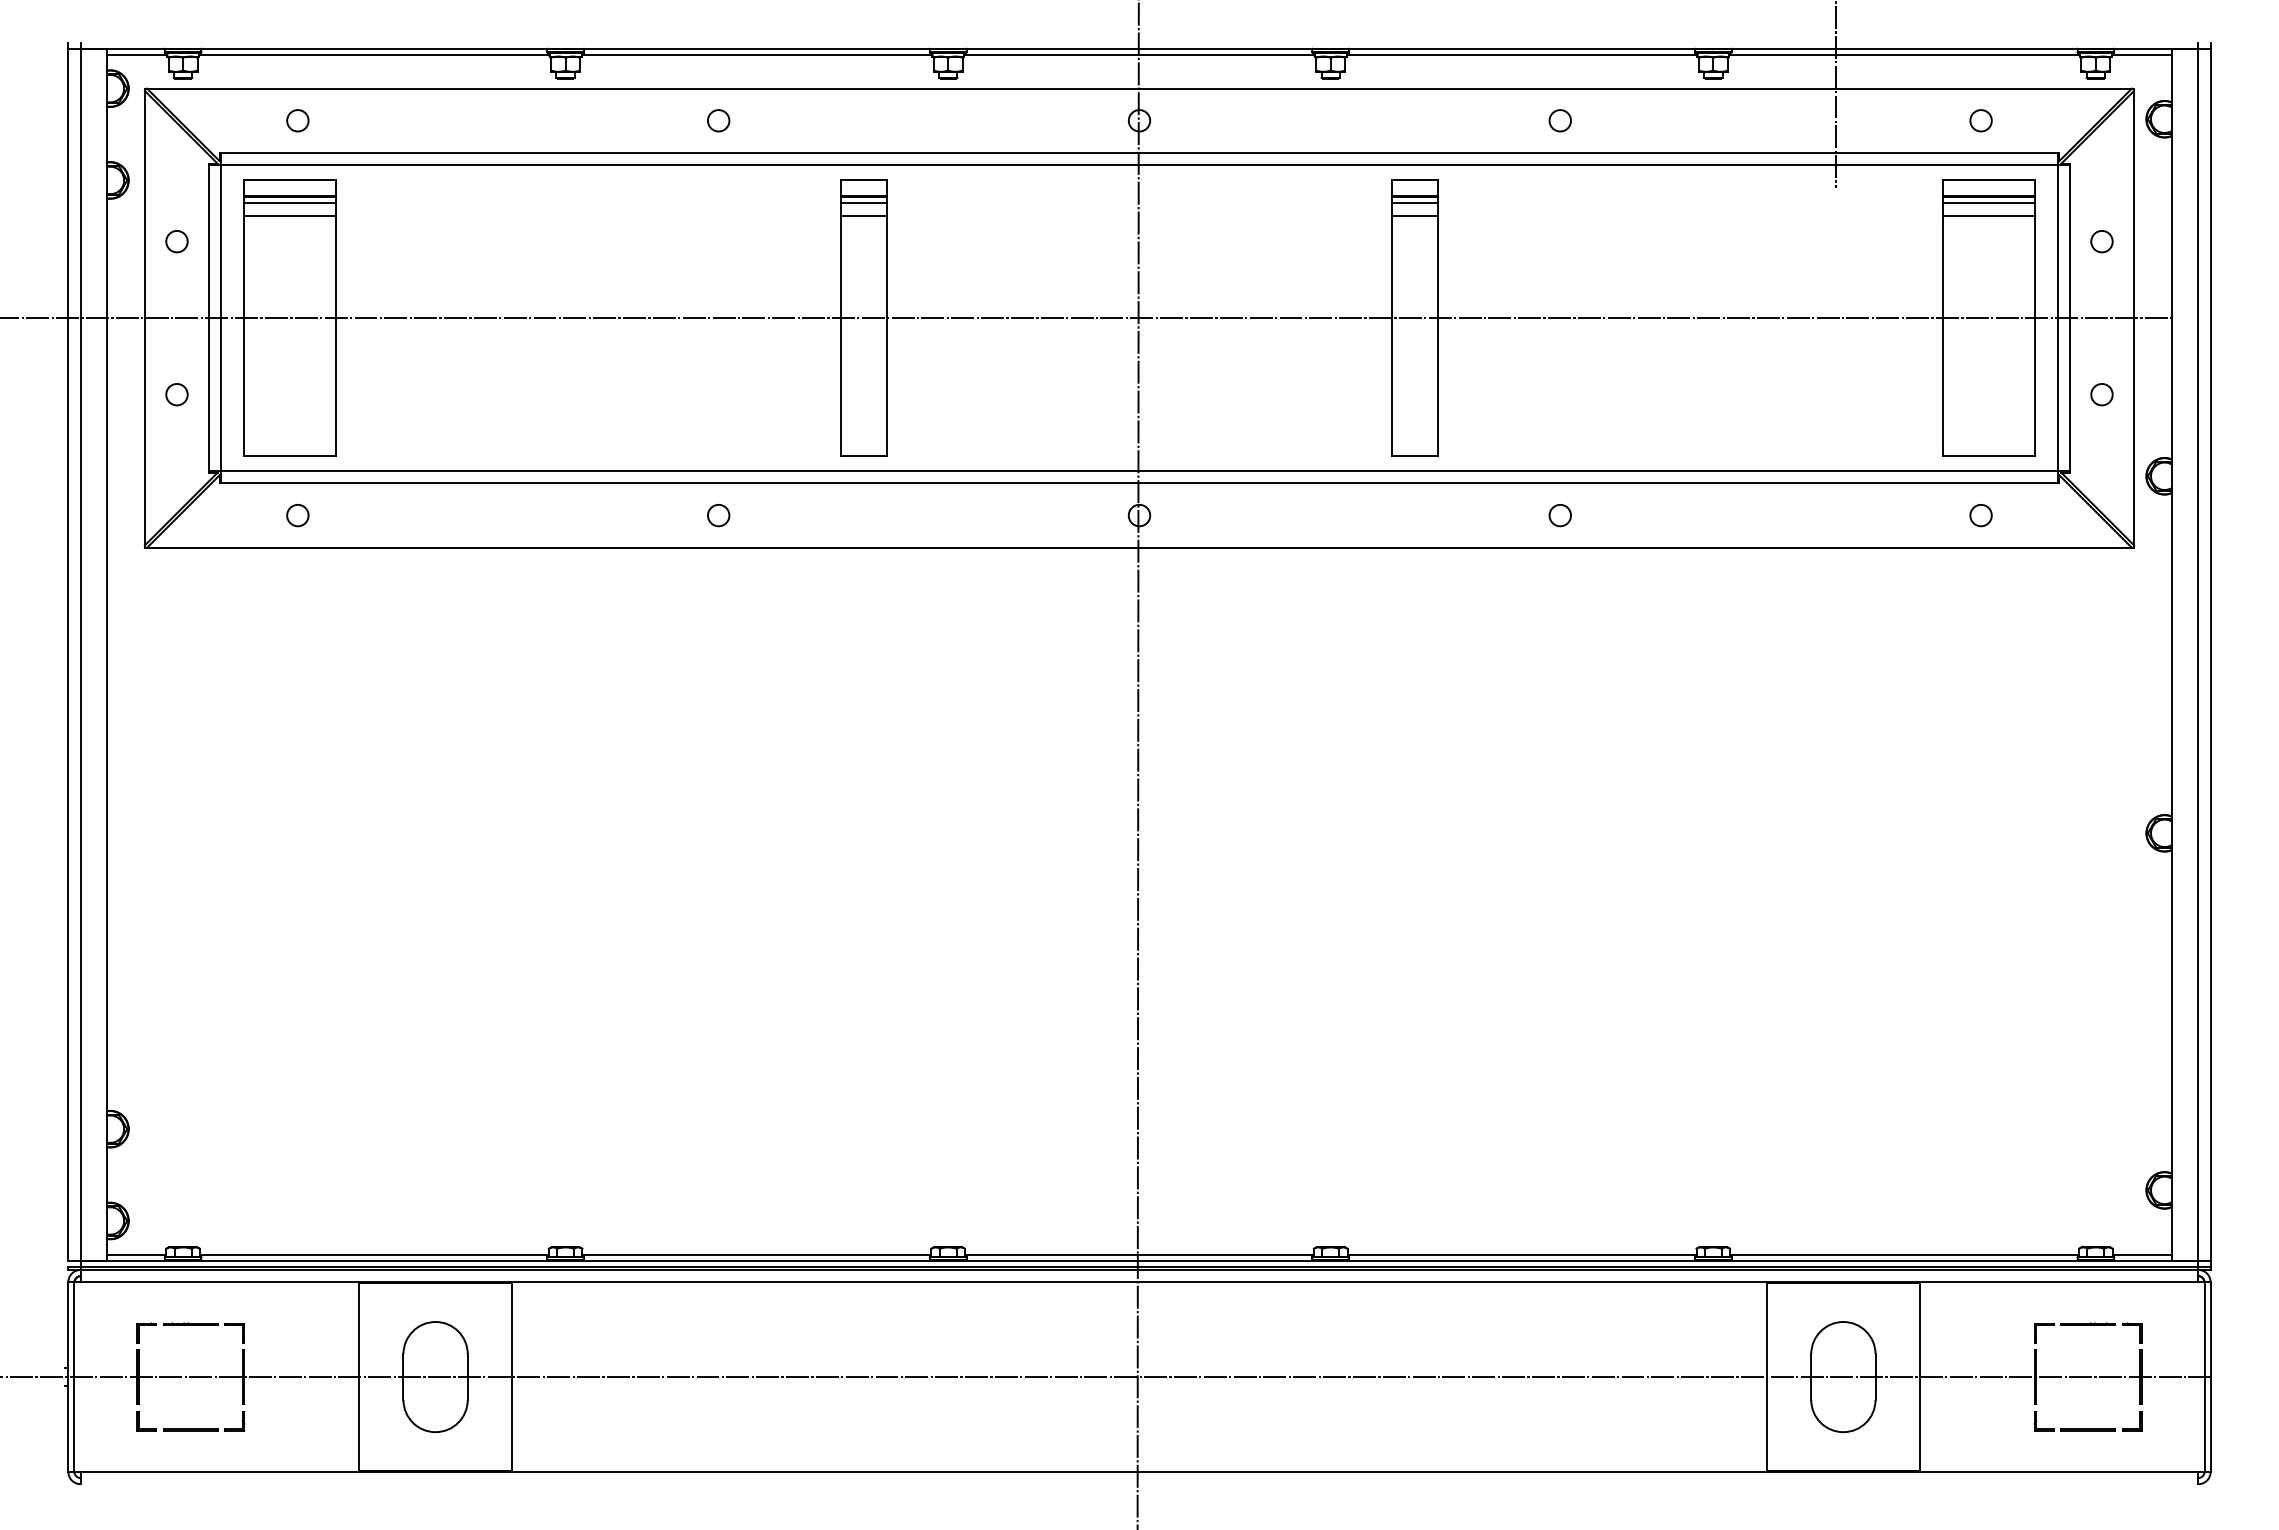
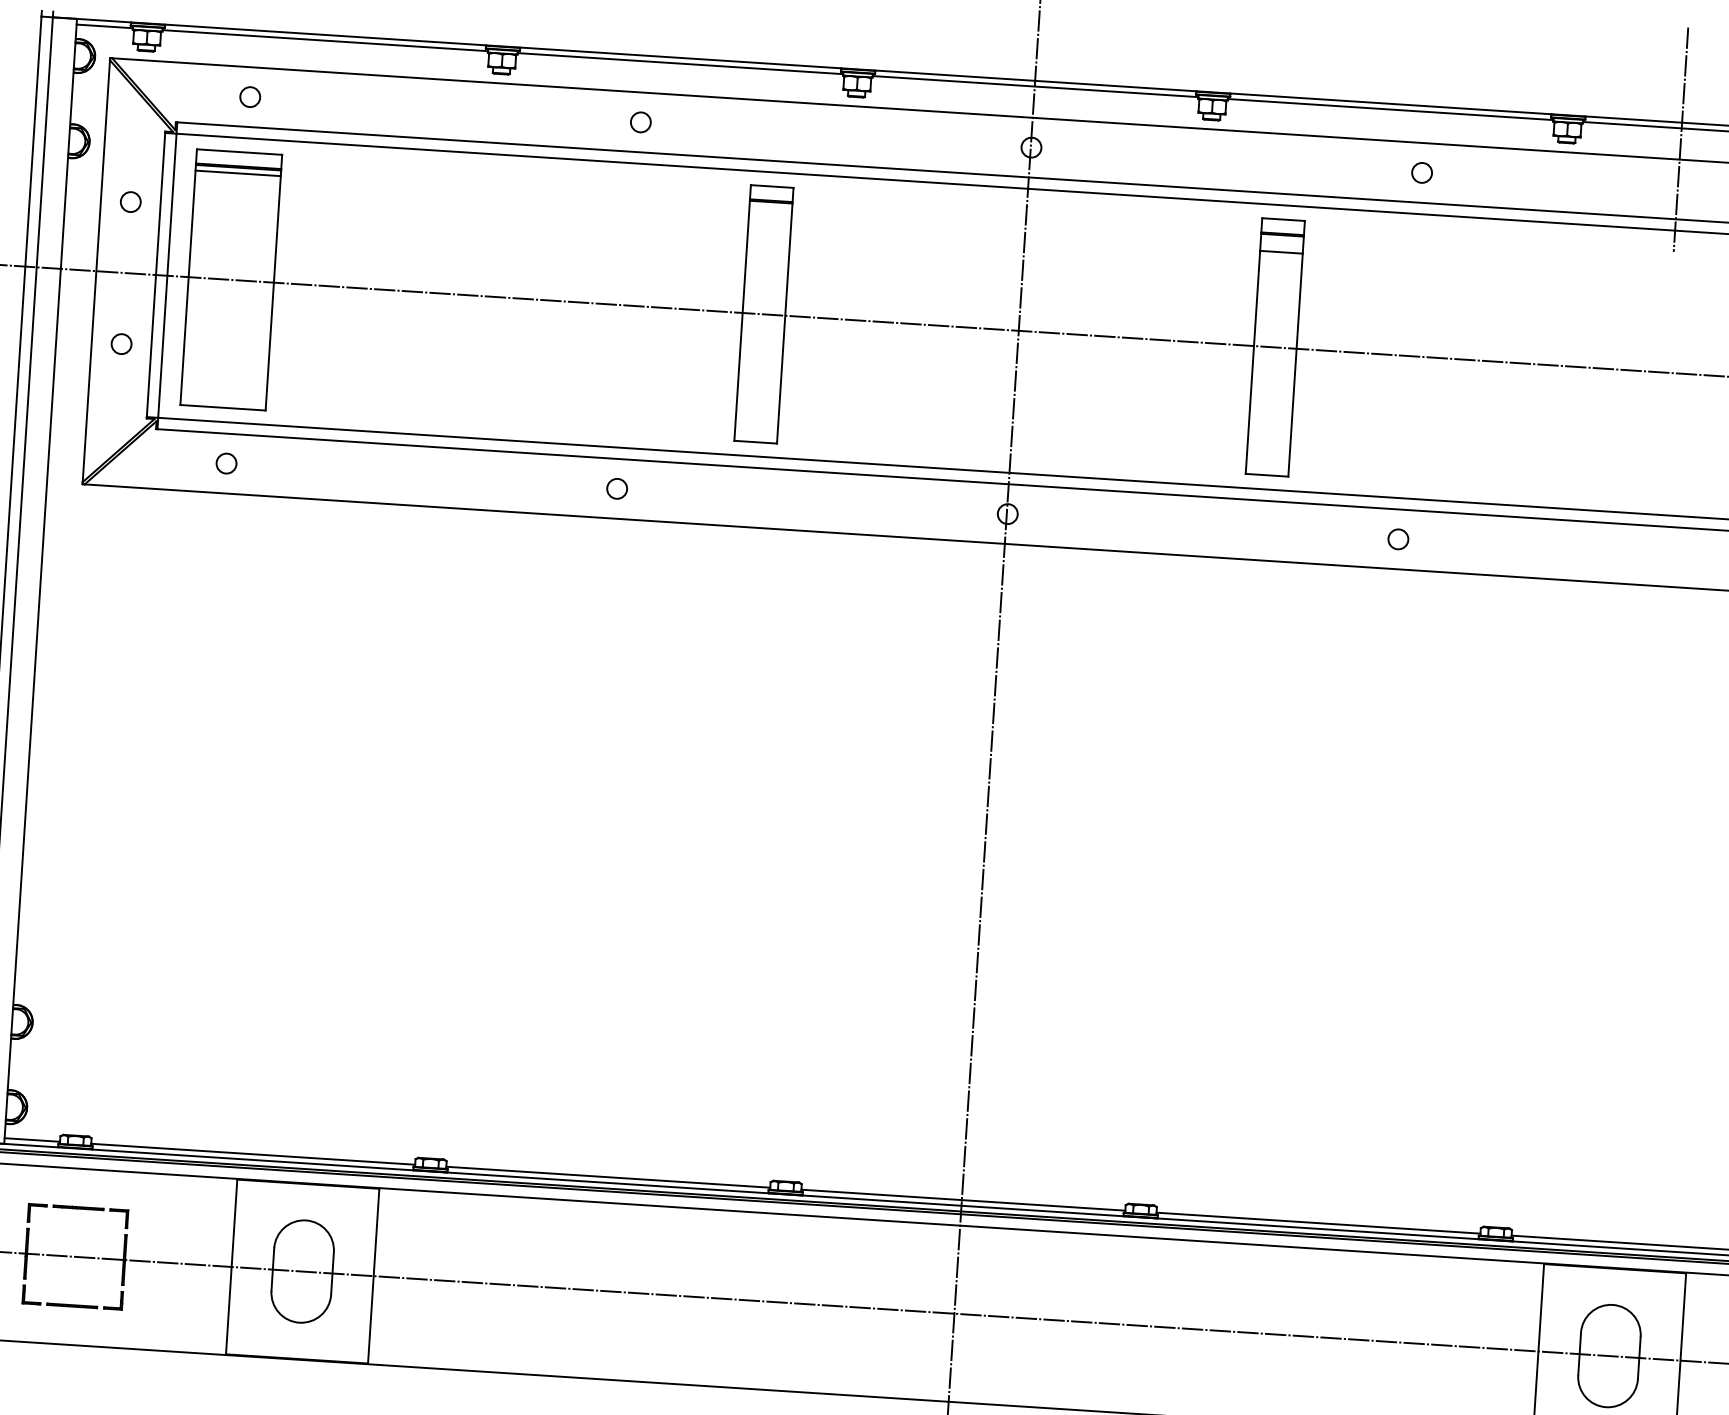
line: (864, 203) -> (771, 207), removed
line: (1414, 203) -> (1281, 240), removed
line: (290, 215) -> (237, 184), removed
line: (864, 215) -> (770, 219), removed

